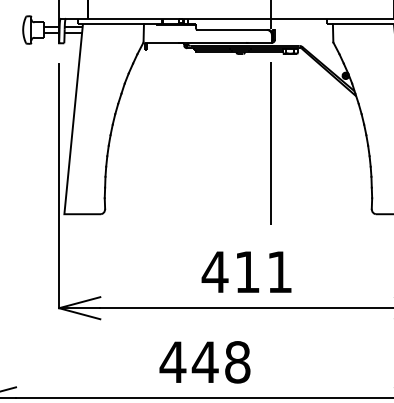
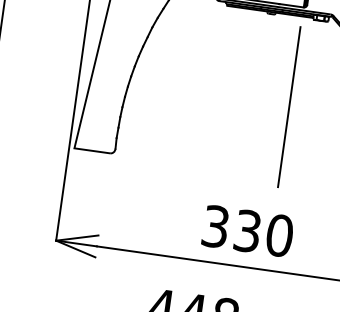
text: (246, 271) -> (246, 230), 411 -> 330

